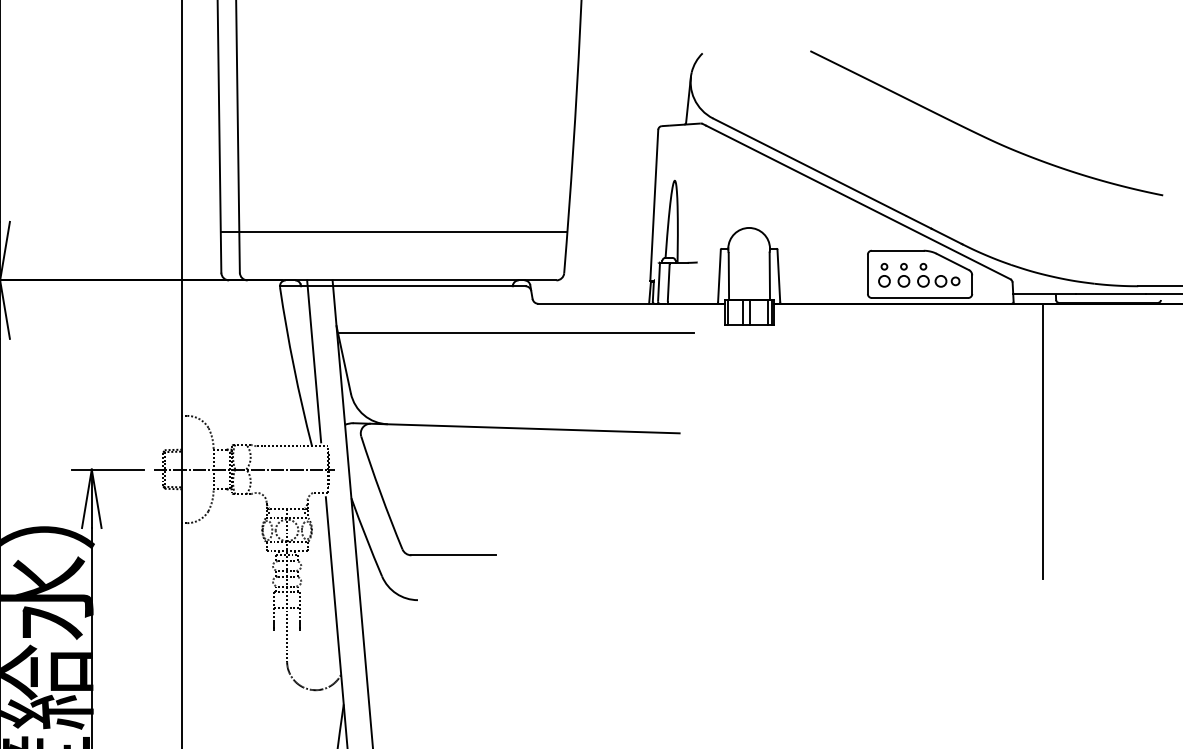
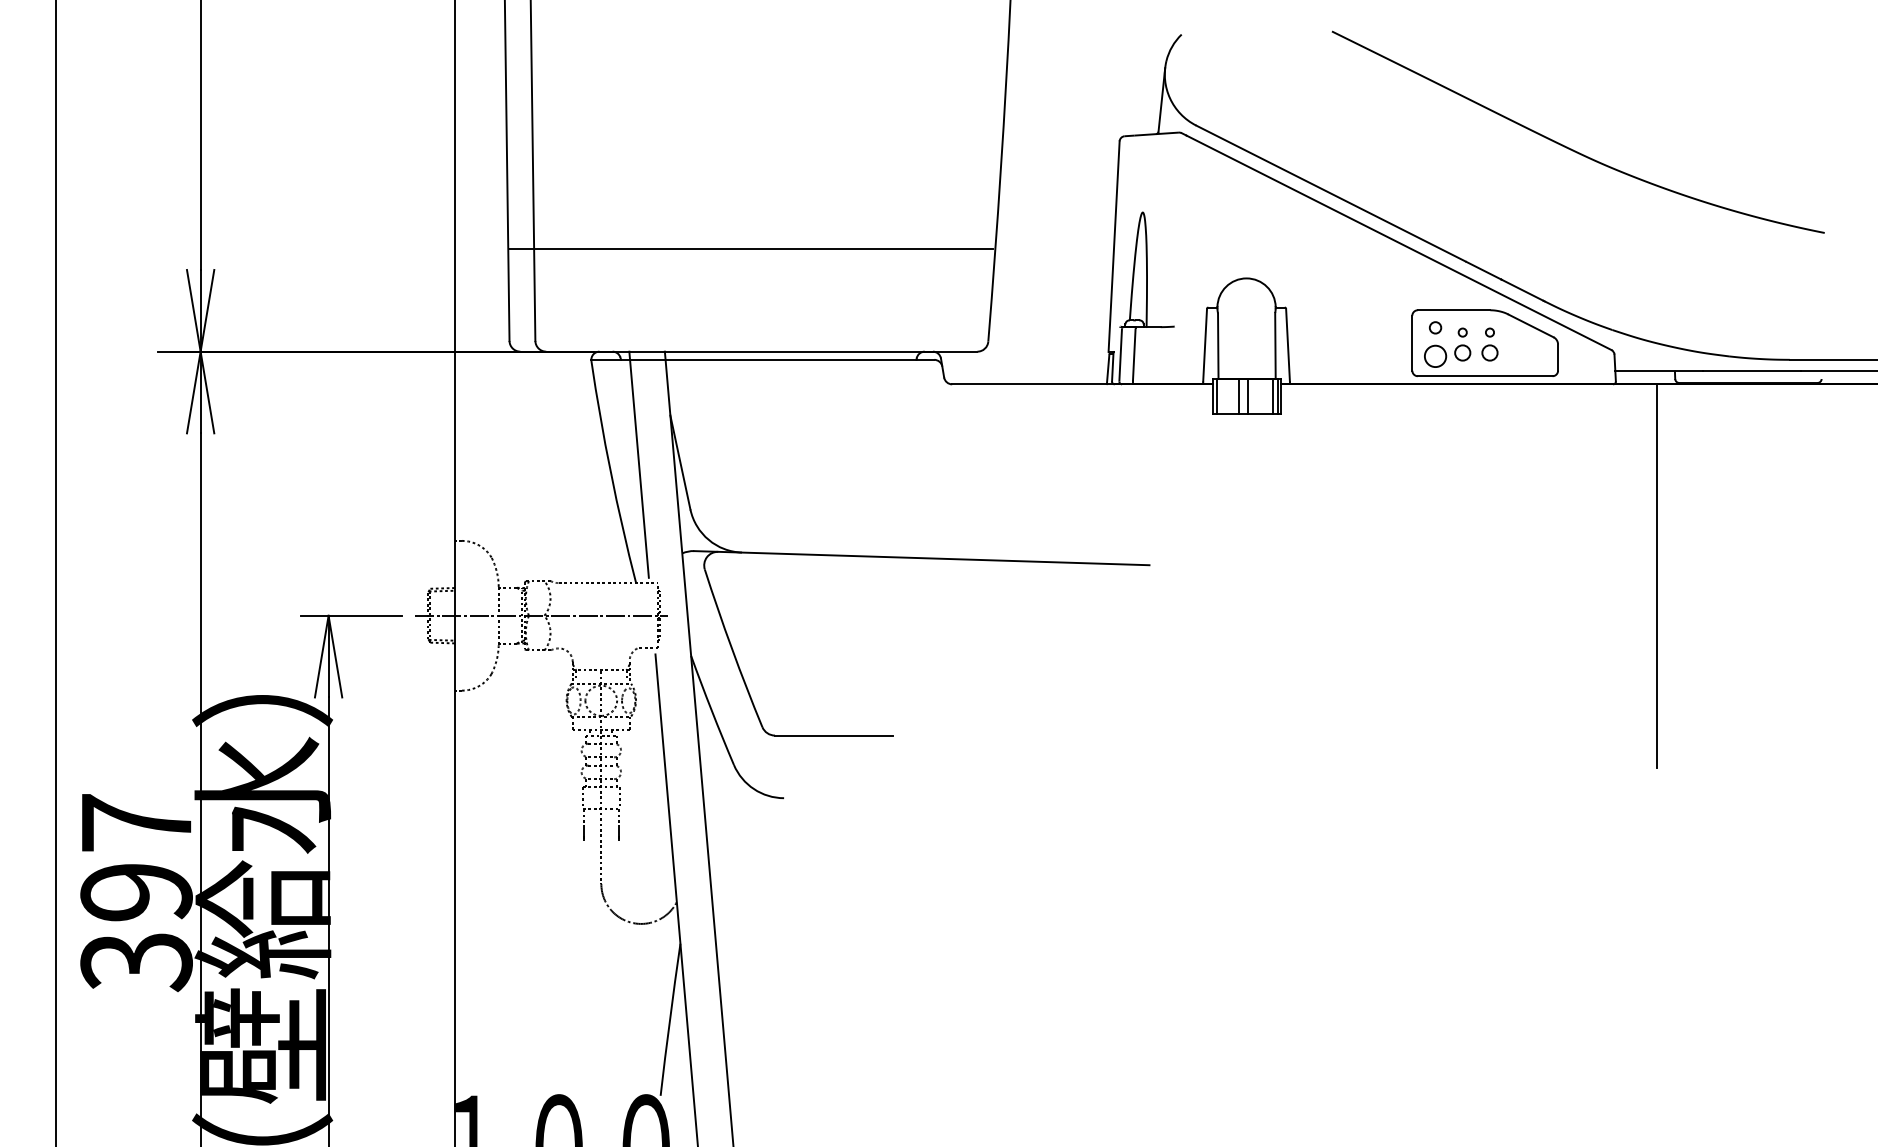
line: (393, 231) -> (750, 248), moved
part: (884, 275) -> (1435, 344), size x1.4
part: (947, 281) -> (1523, 352), removed
line: (515, 333) -> (920, 425), removed

